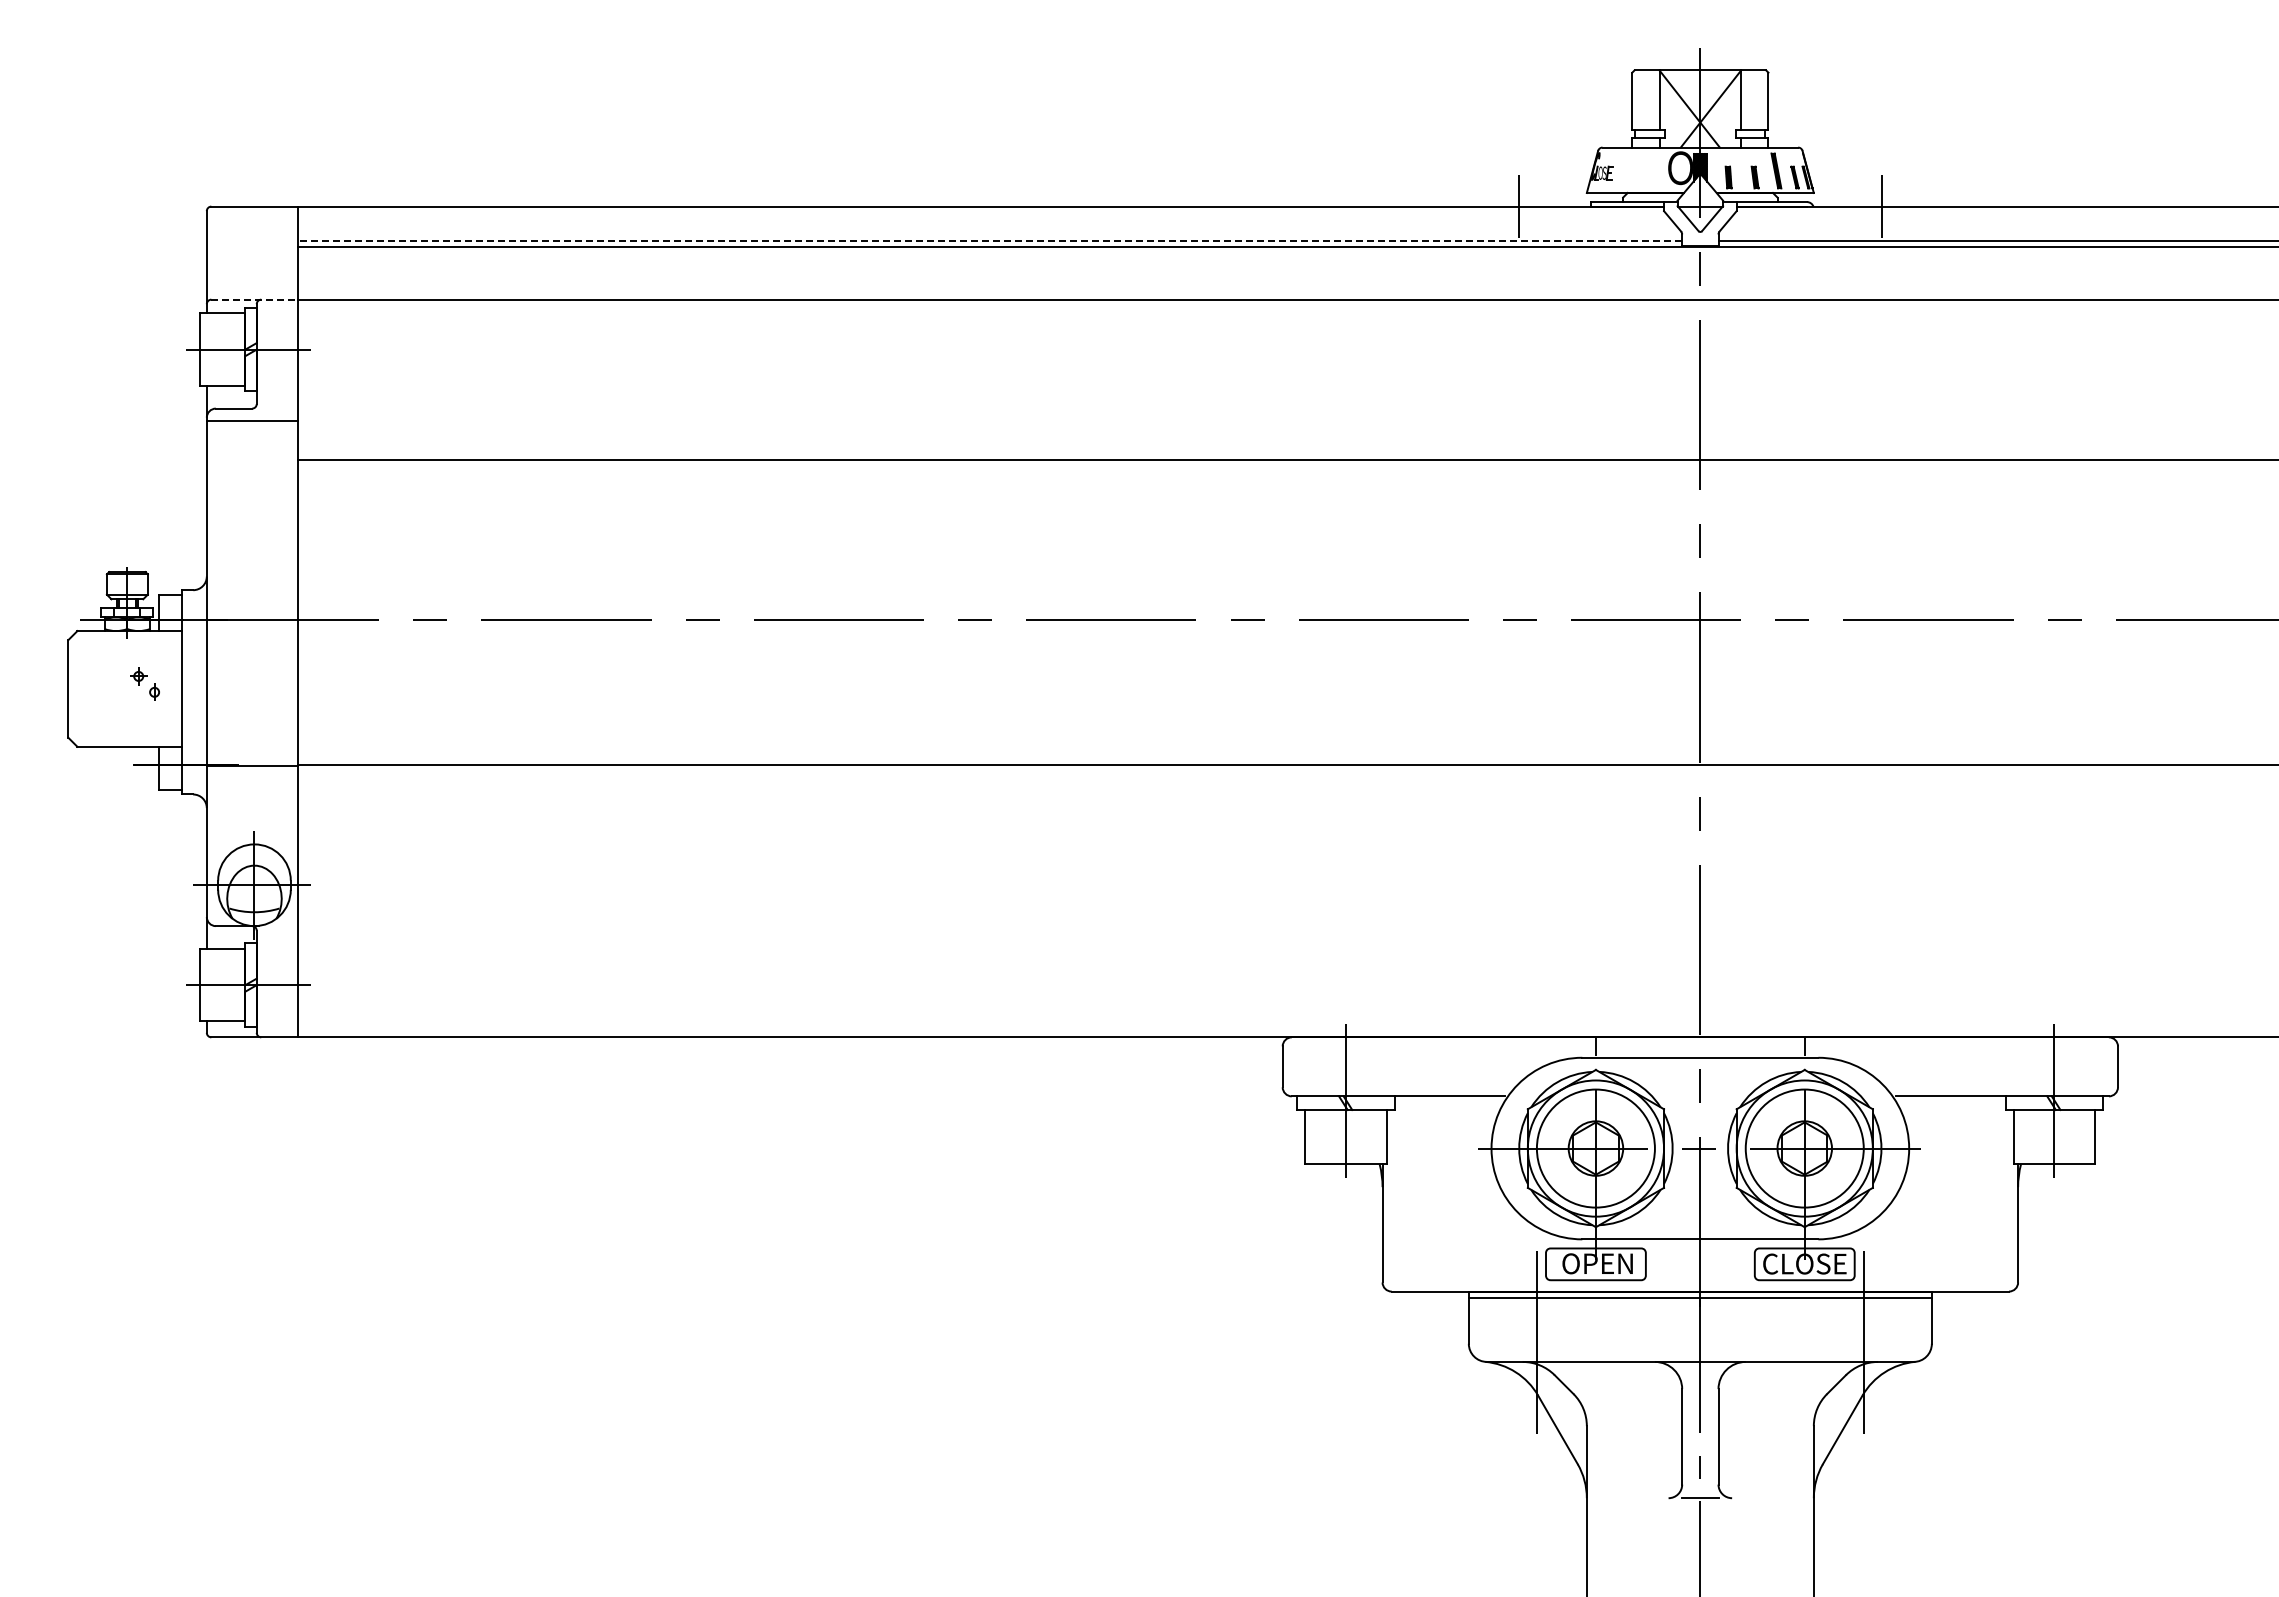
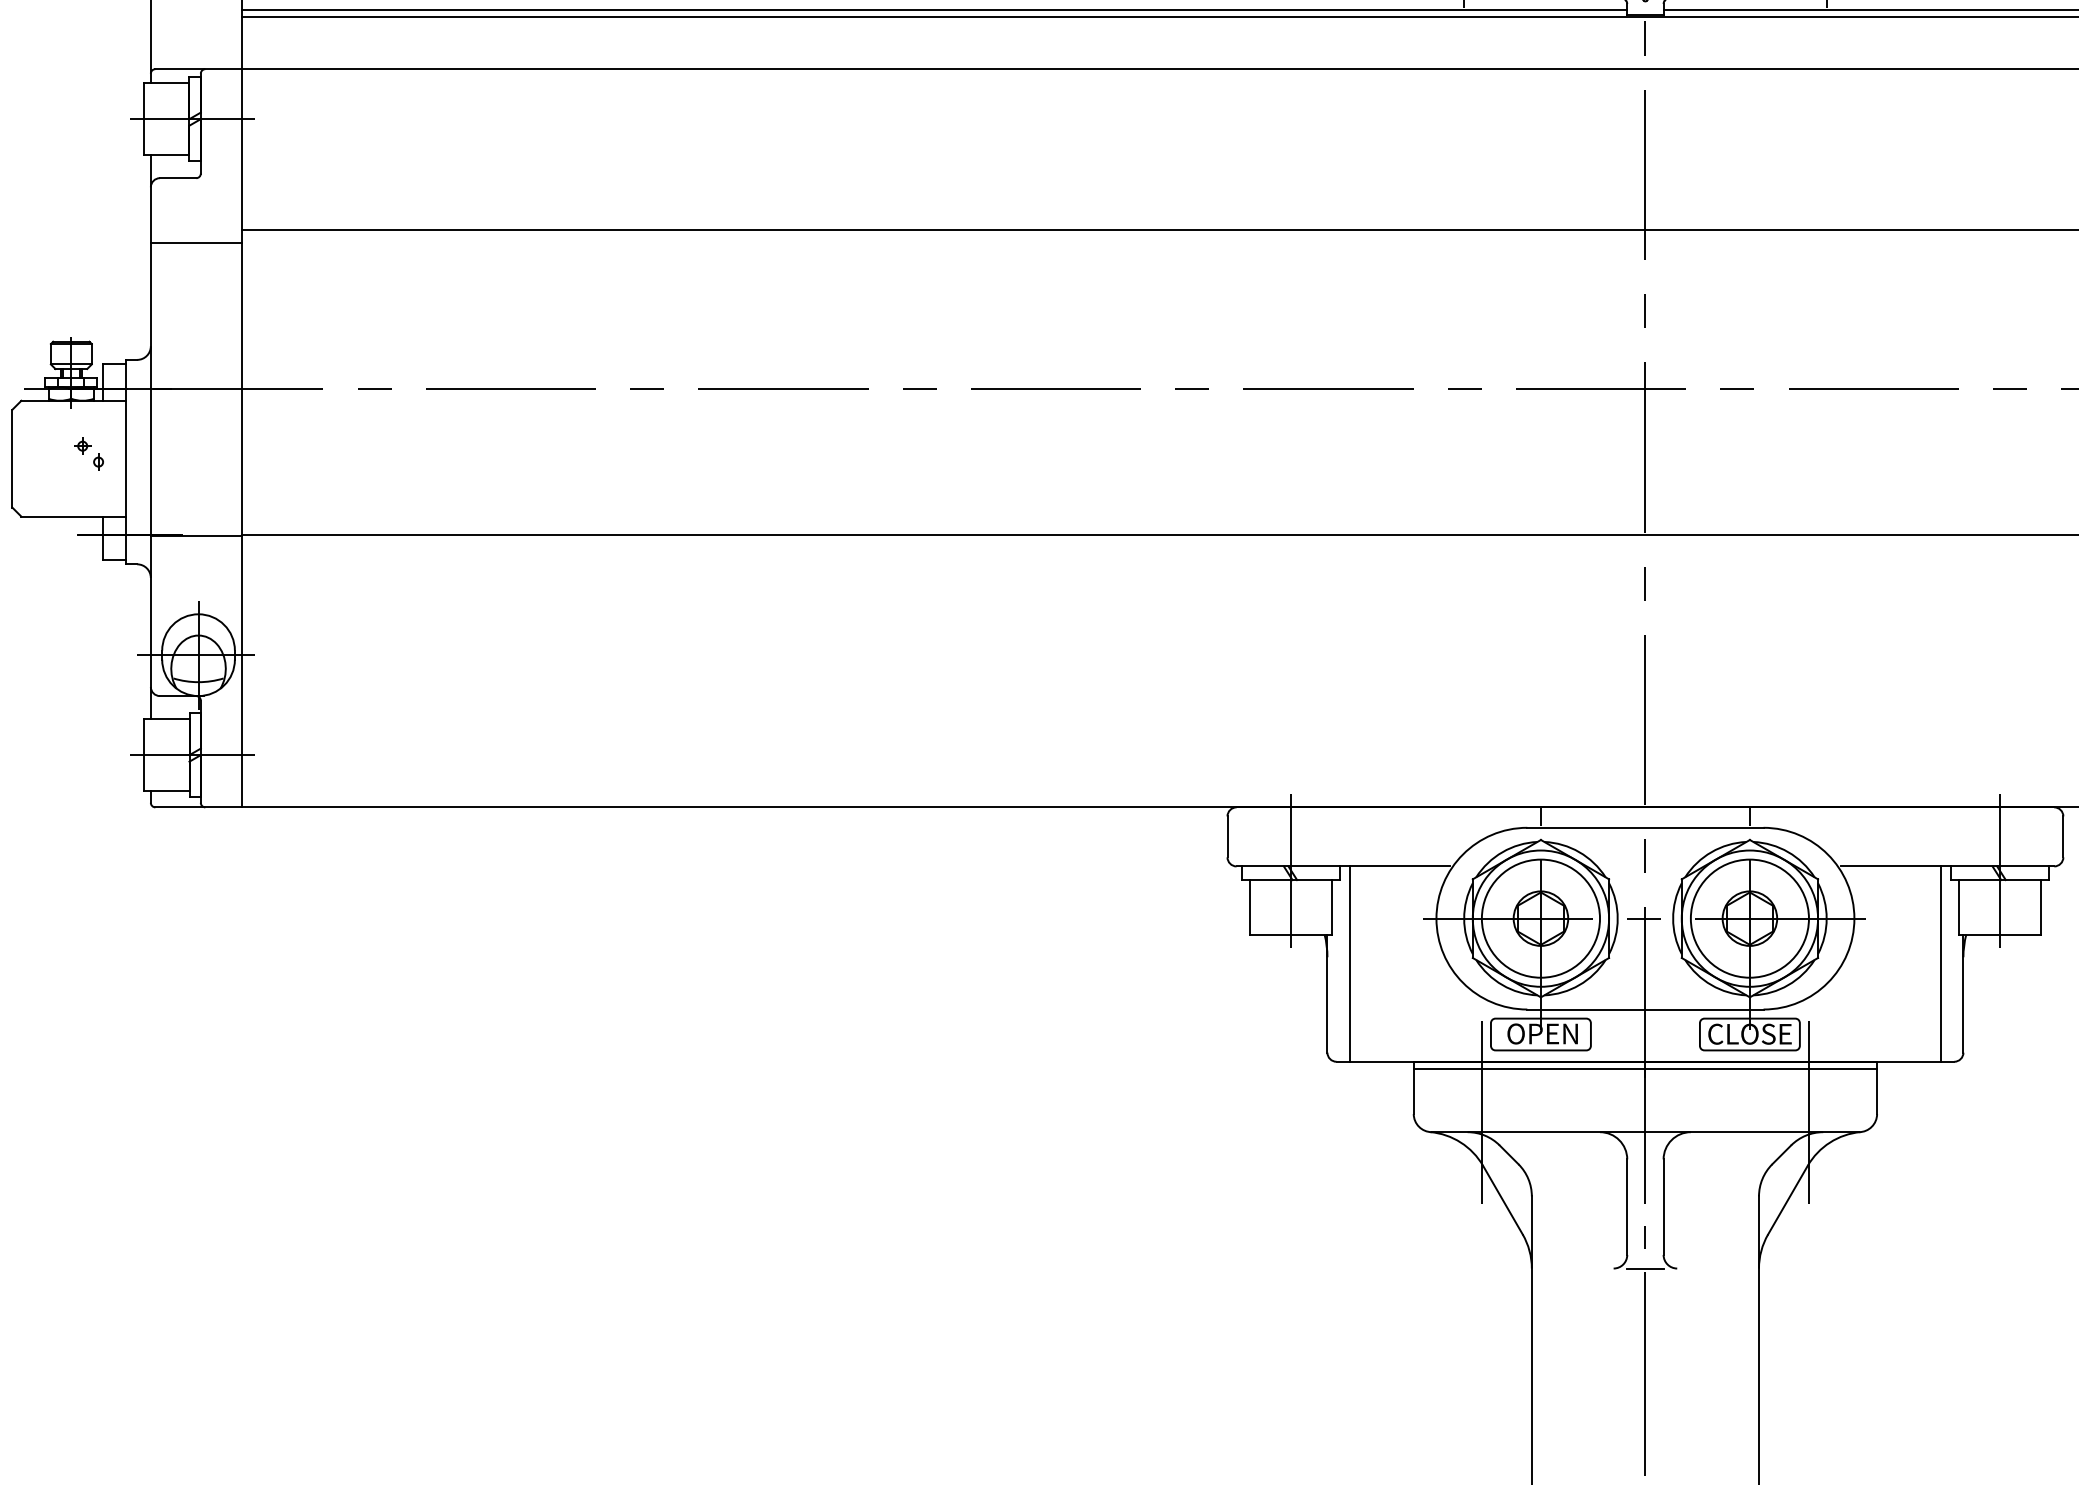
line: (989, 240) -> (934, 9), dashed -> solid
line: (254, 299) -> (198, 68), dashed -> solid
line: (251, 421) -> (195, 243), moved
line: (1404, 1193) -> (1349, 963), added
line: (1996, 1193) -> (1941, 963), added

